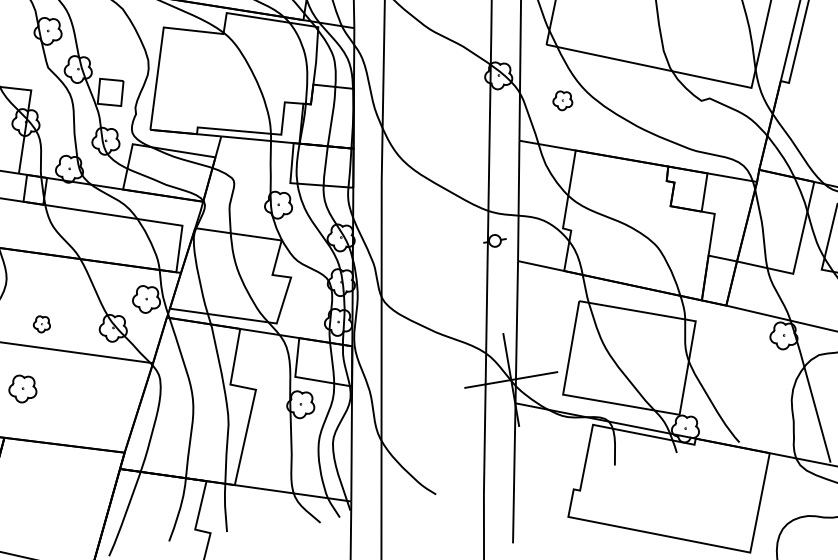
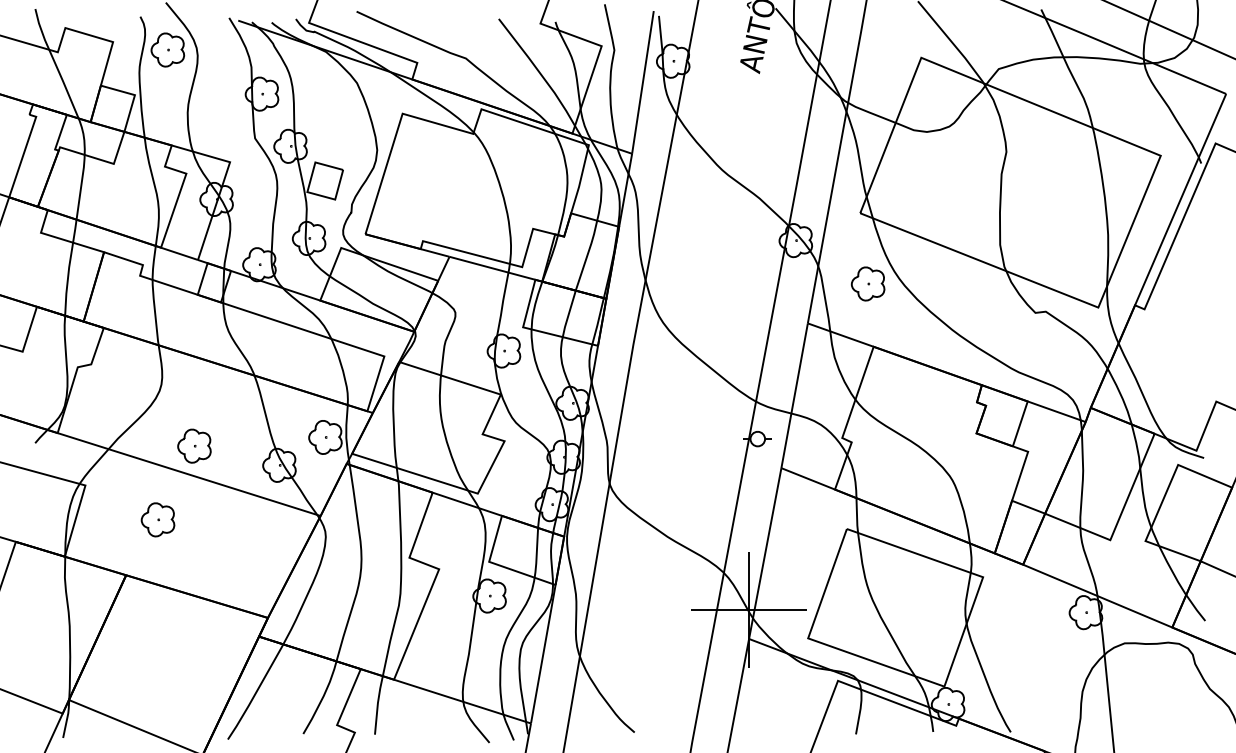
part: (562, 100) -> (867, 283), size x1.43
part: (41, 323) -> (194, 445), size x1.67

